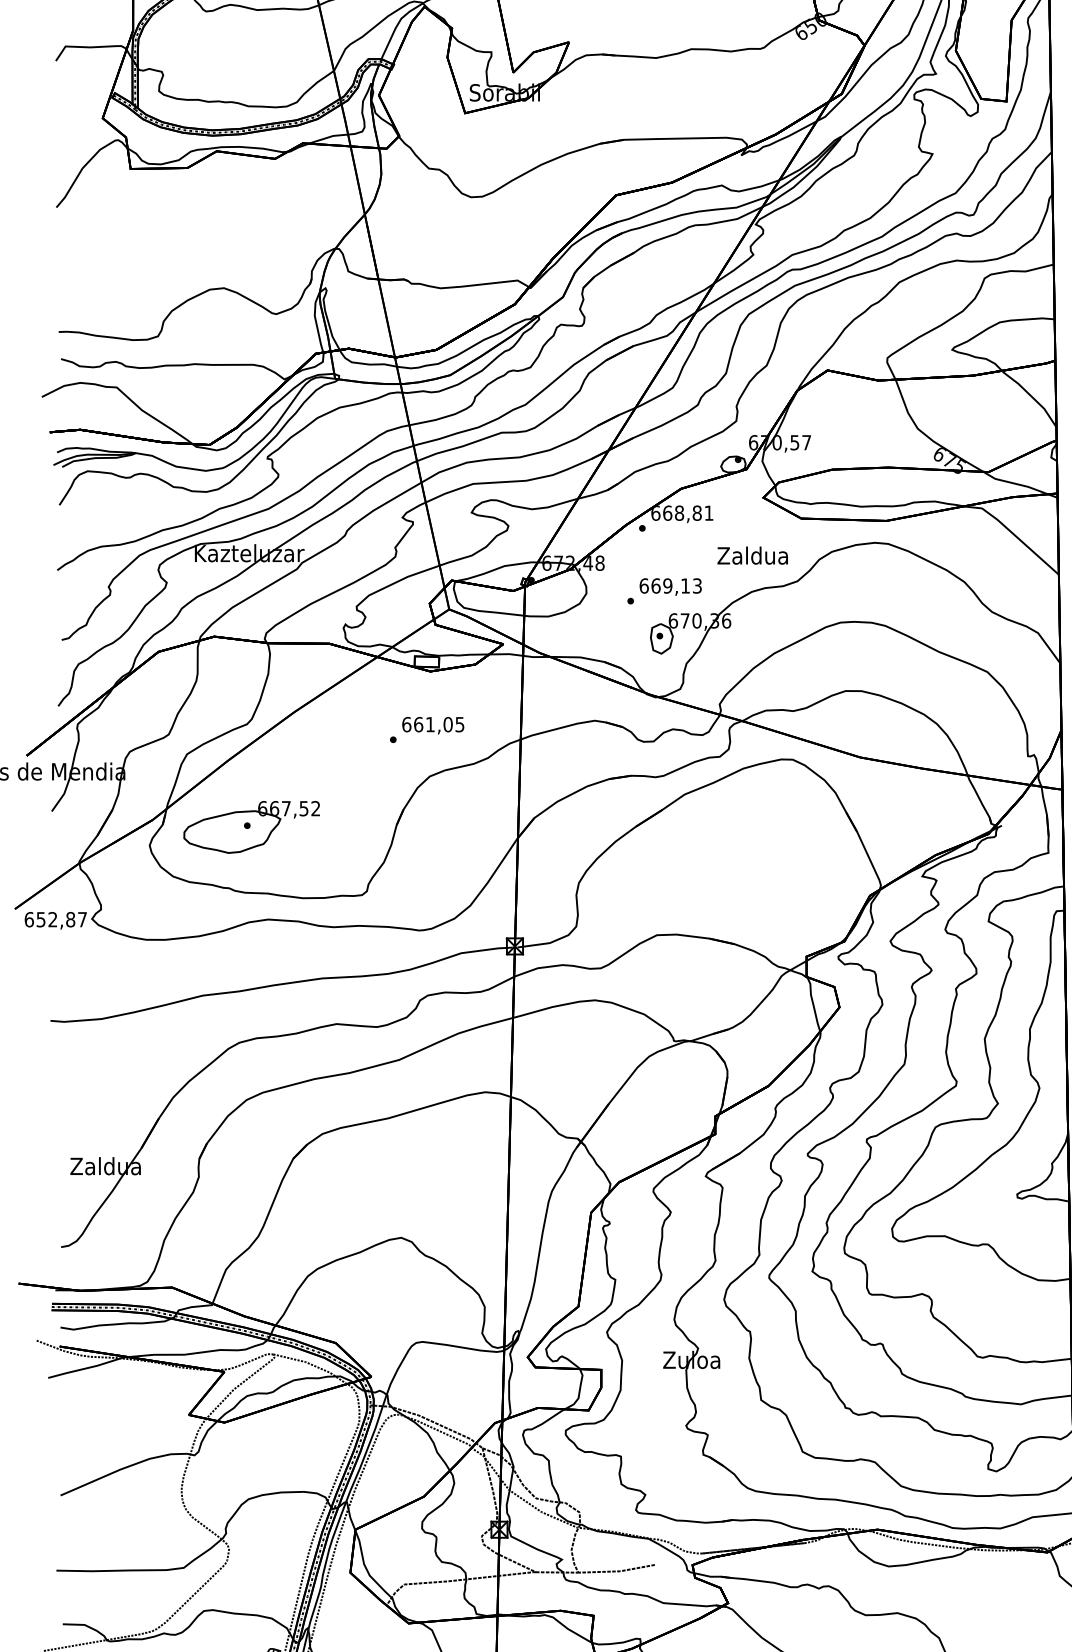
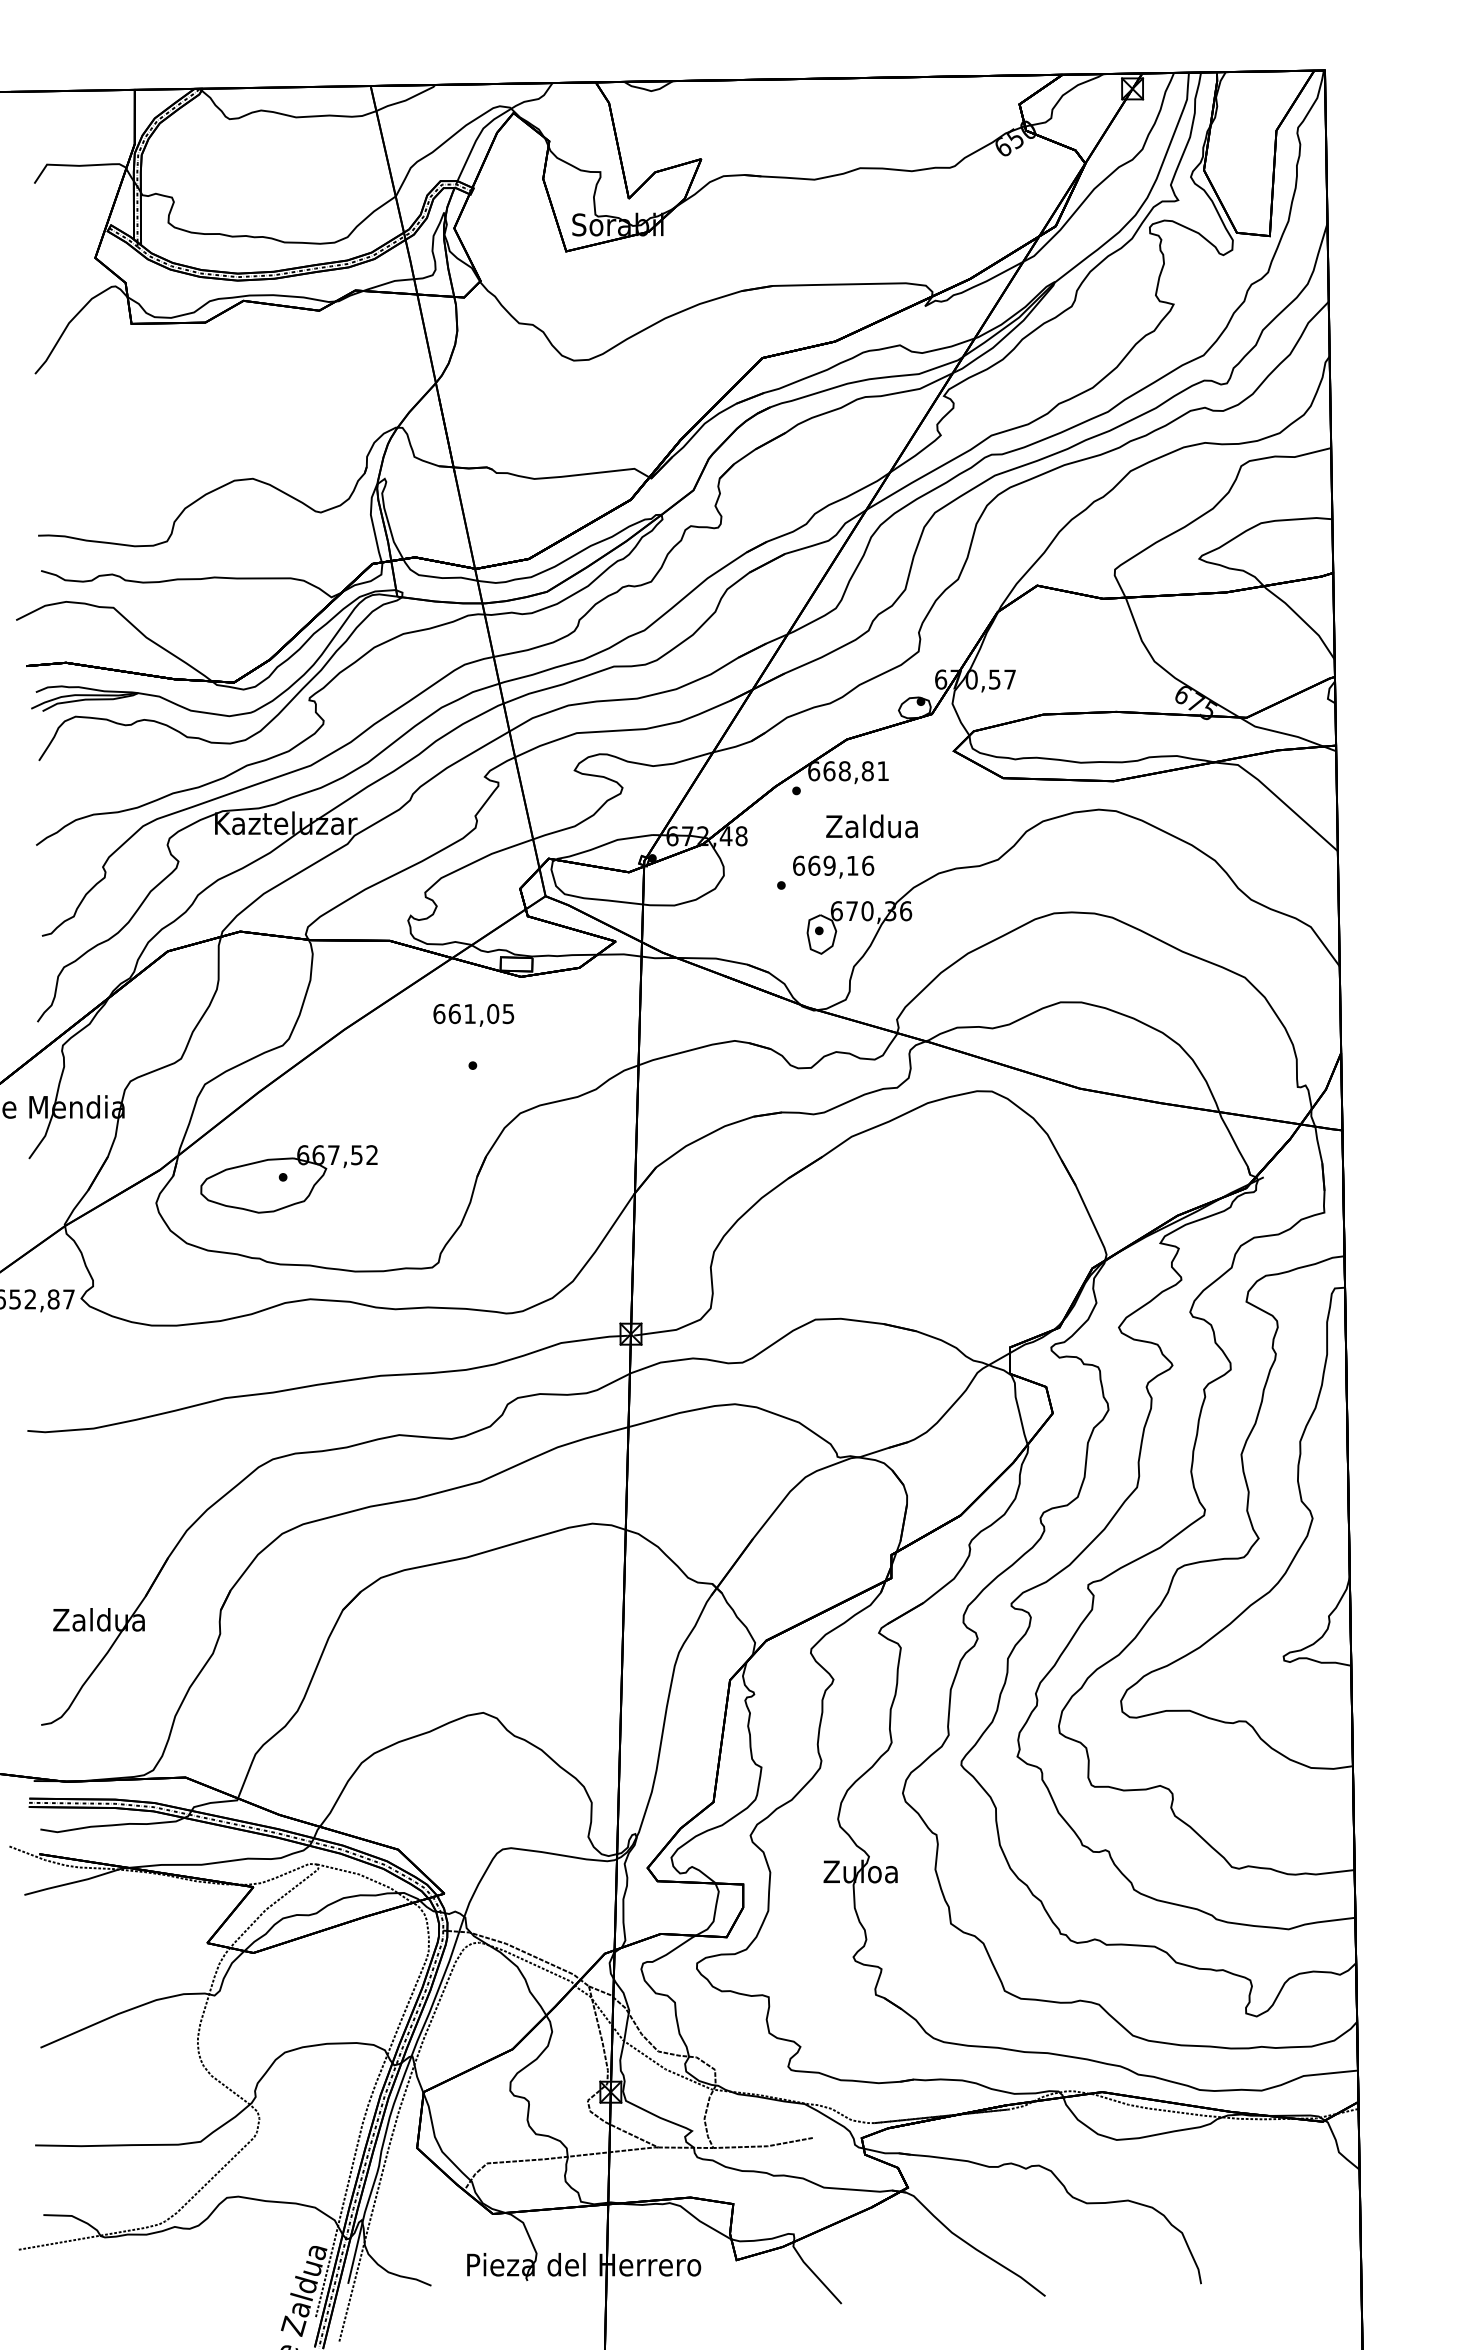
text: (752, 555) -> (871, 826), moved
text: (697, 585) -> (868, 865), 669,13 -> 669,16
text: (433, 725) -> (473, 1014), moved

